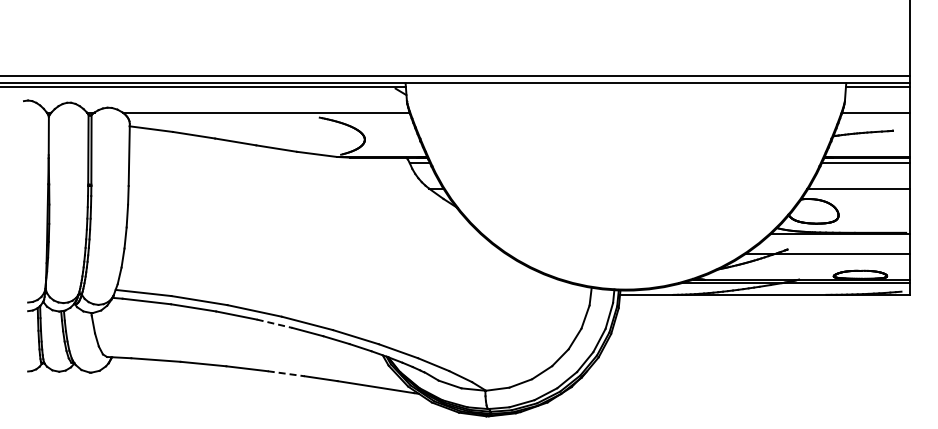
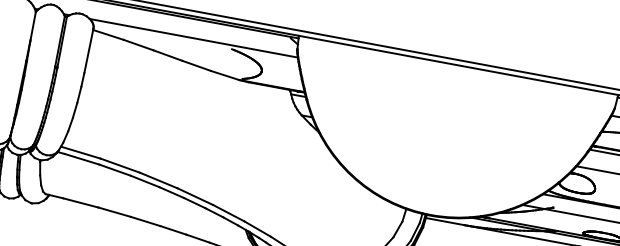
line: (275, 323) -> (172, 192), dashed -> solid
line: (286, 373) -> (173, 230), dashed -> solid

